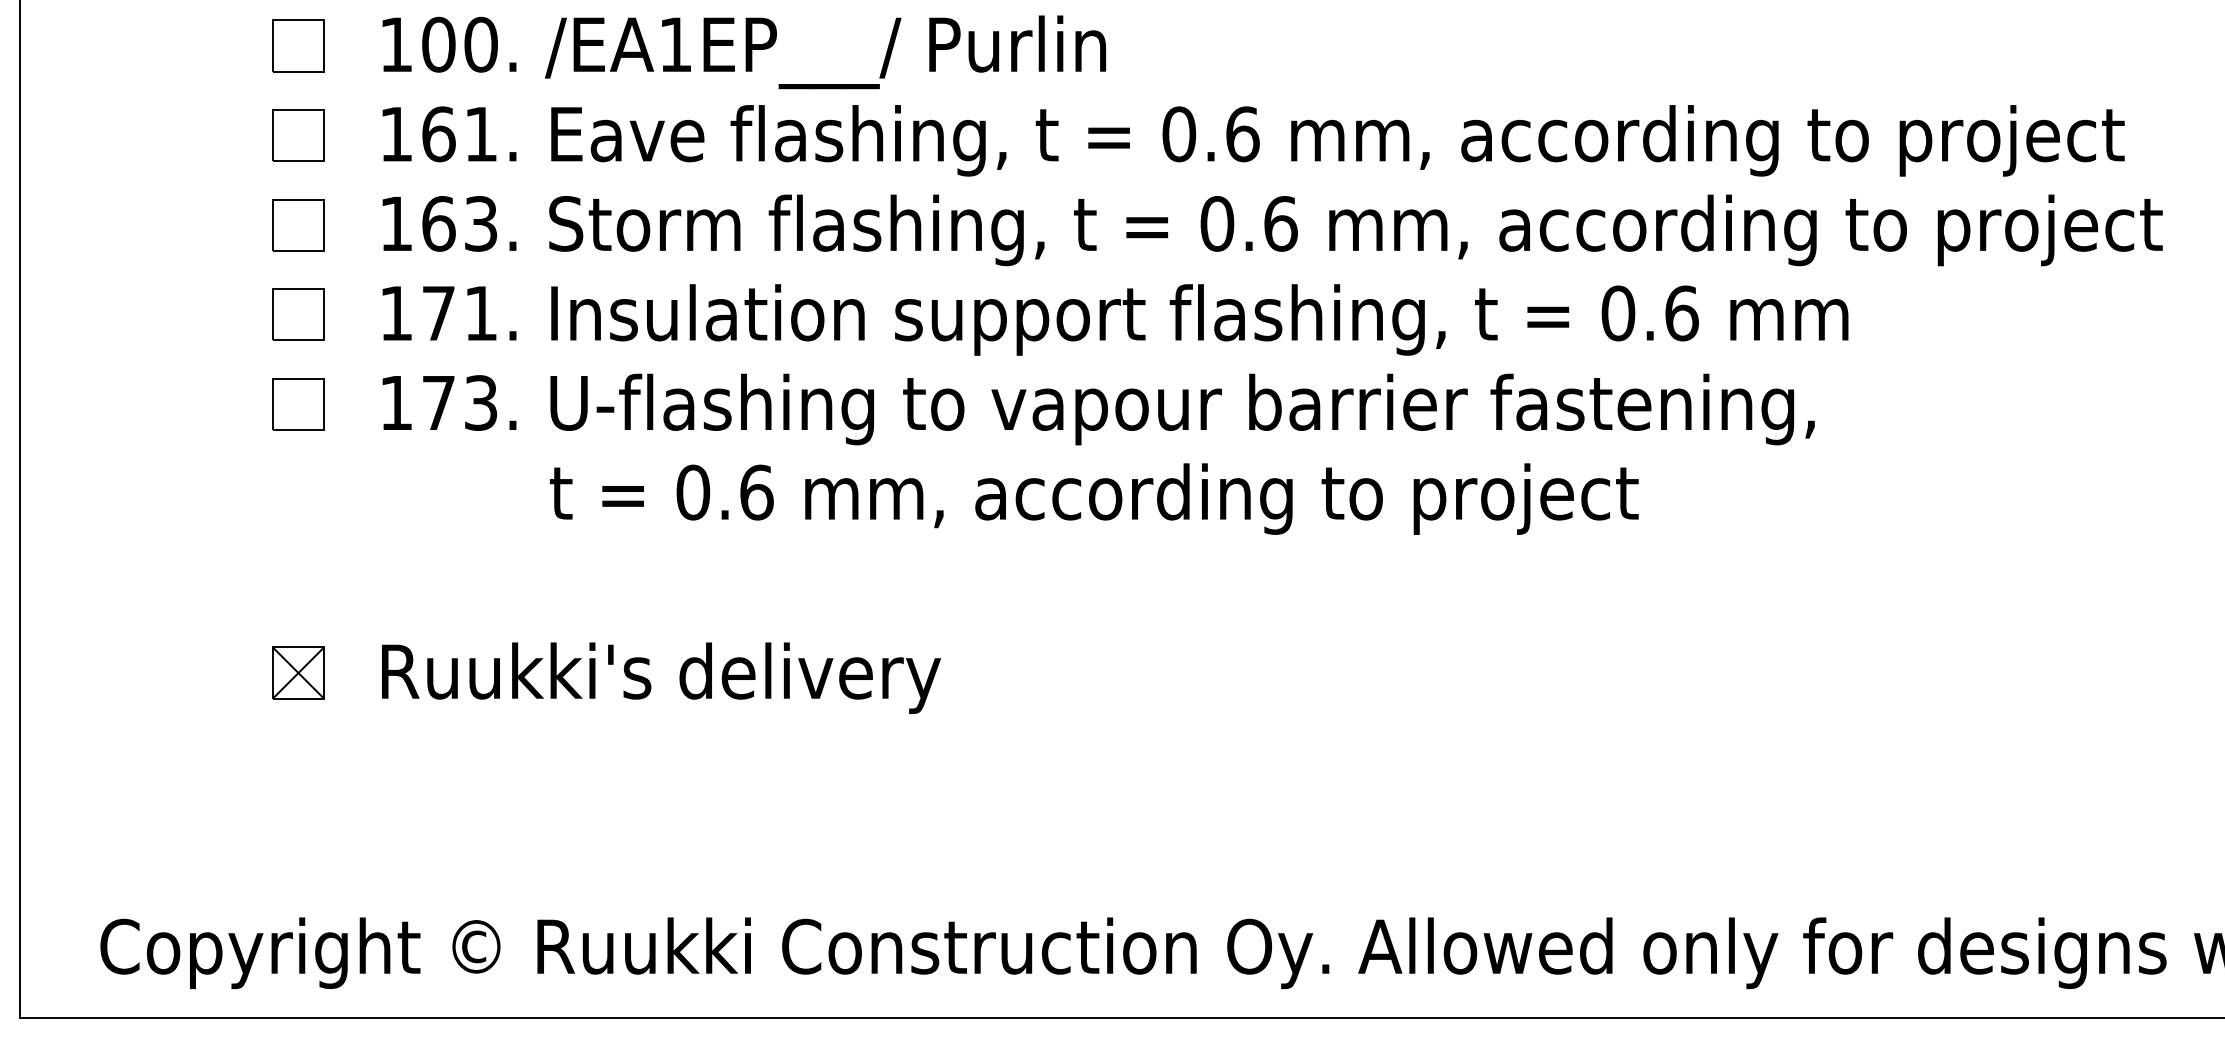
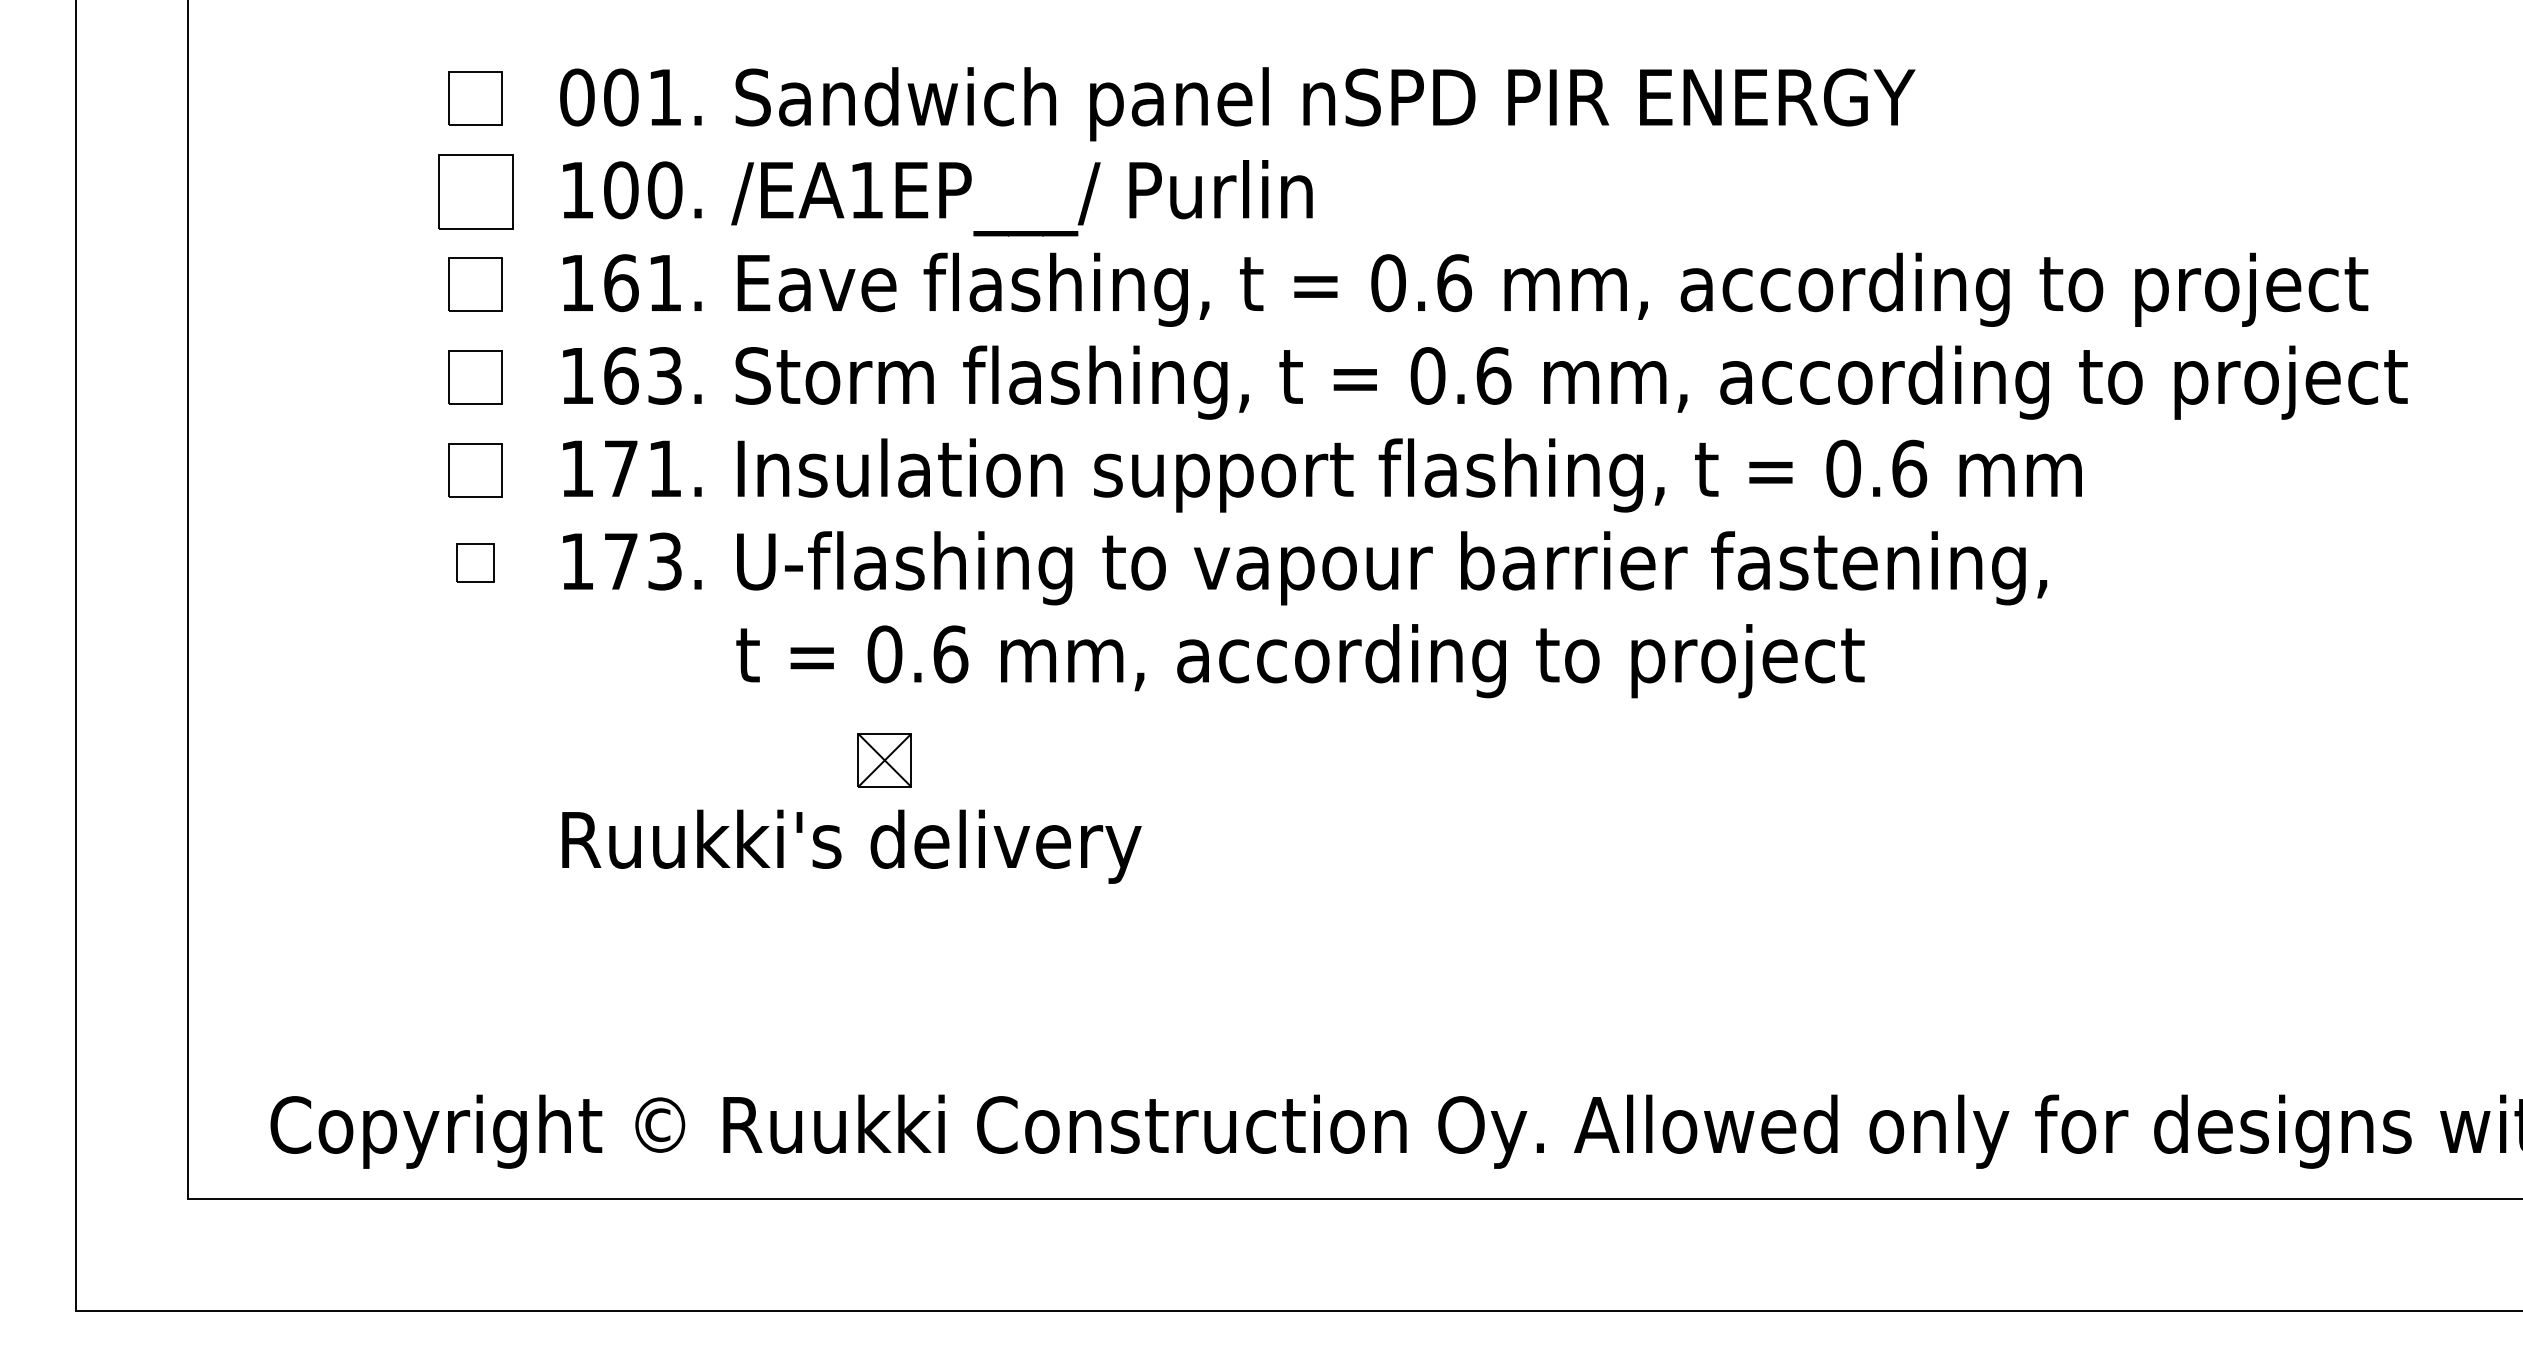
part: (298, 45) -> (475, 191), size x1.4
part: (298, 403) -> (475, 562), size x0.7
part: (298, 673) -> (884, 760), moved

